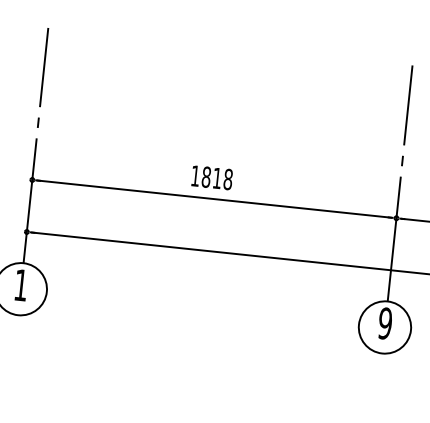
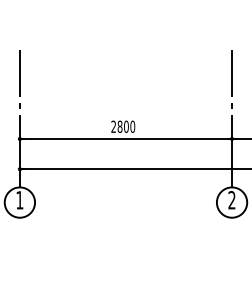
text: (212, 177) -> (123, 126), 1818 -> 2800
text: (384, 323) -> (231, 200), 9 -> 2

